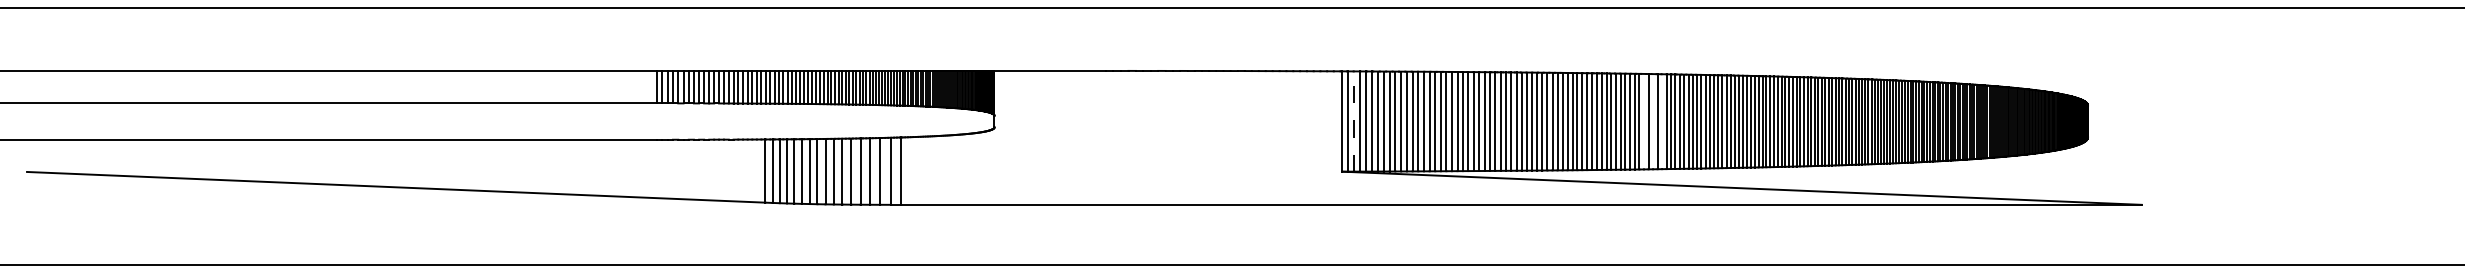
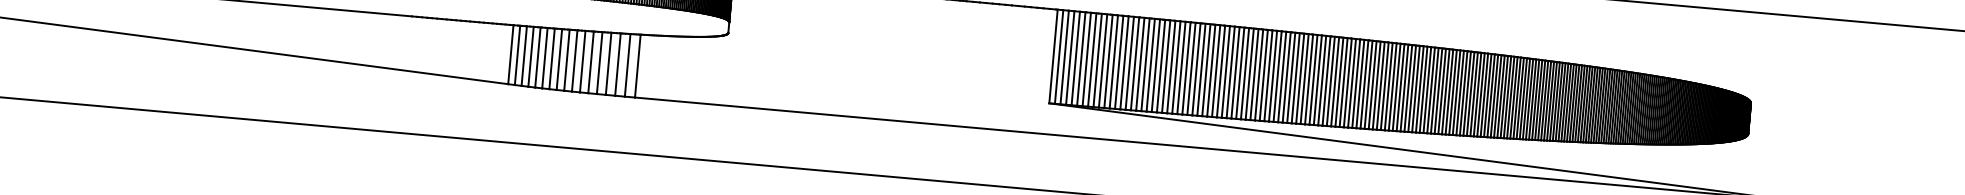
line: (1354, 121) -> (1064, 57), dashed -> solid
line: (1643, 121) -> (1334, 81), added
line: (1653, 121) -> (1344, 82), added
line: (1662, 121) -> (1352, 83), added

